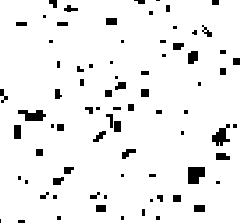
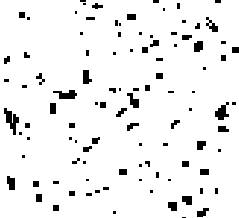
line: (21, 23) -> (56, 18), removed
part: (202, 30) -> (206, 24), size x1.43
part: (79, 75) -> (117, 28), moved
part: (115, 86) -> (150, 43), moved
part: (58, 93) -> (87, 76), size x1.67
part: (57, 127) -> (100, 104), moved
part: (164, 151) -> (175, 124), added
part: (128, 153) -> (132, 126), moved
part: (196, 176) -> (201, 145), size x0.62
part: (22, 178) -> (72, 139), moved
part: (98, 194) -> (120, 160), removed
part: (156, 198) -> (144, 163), moved

